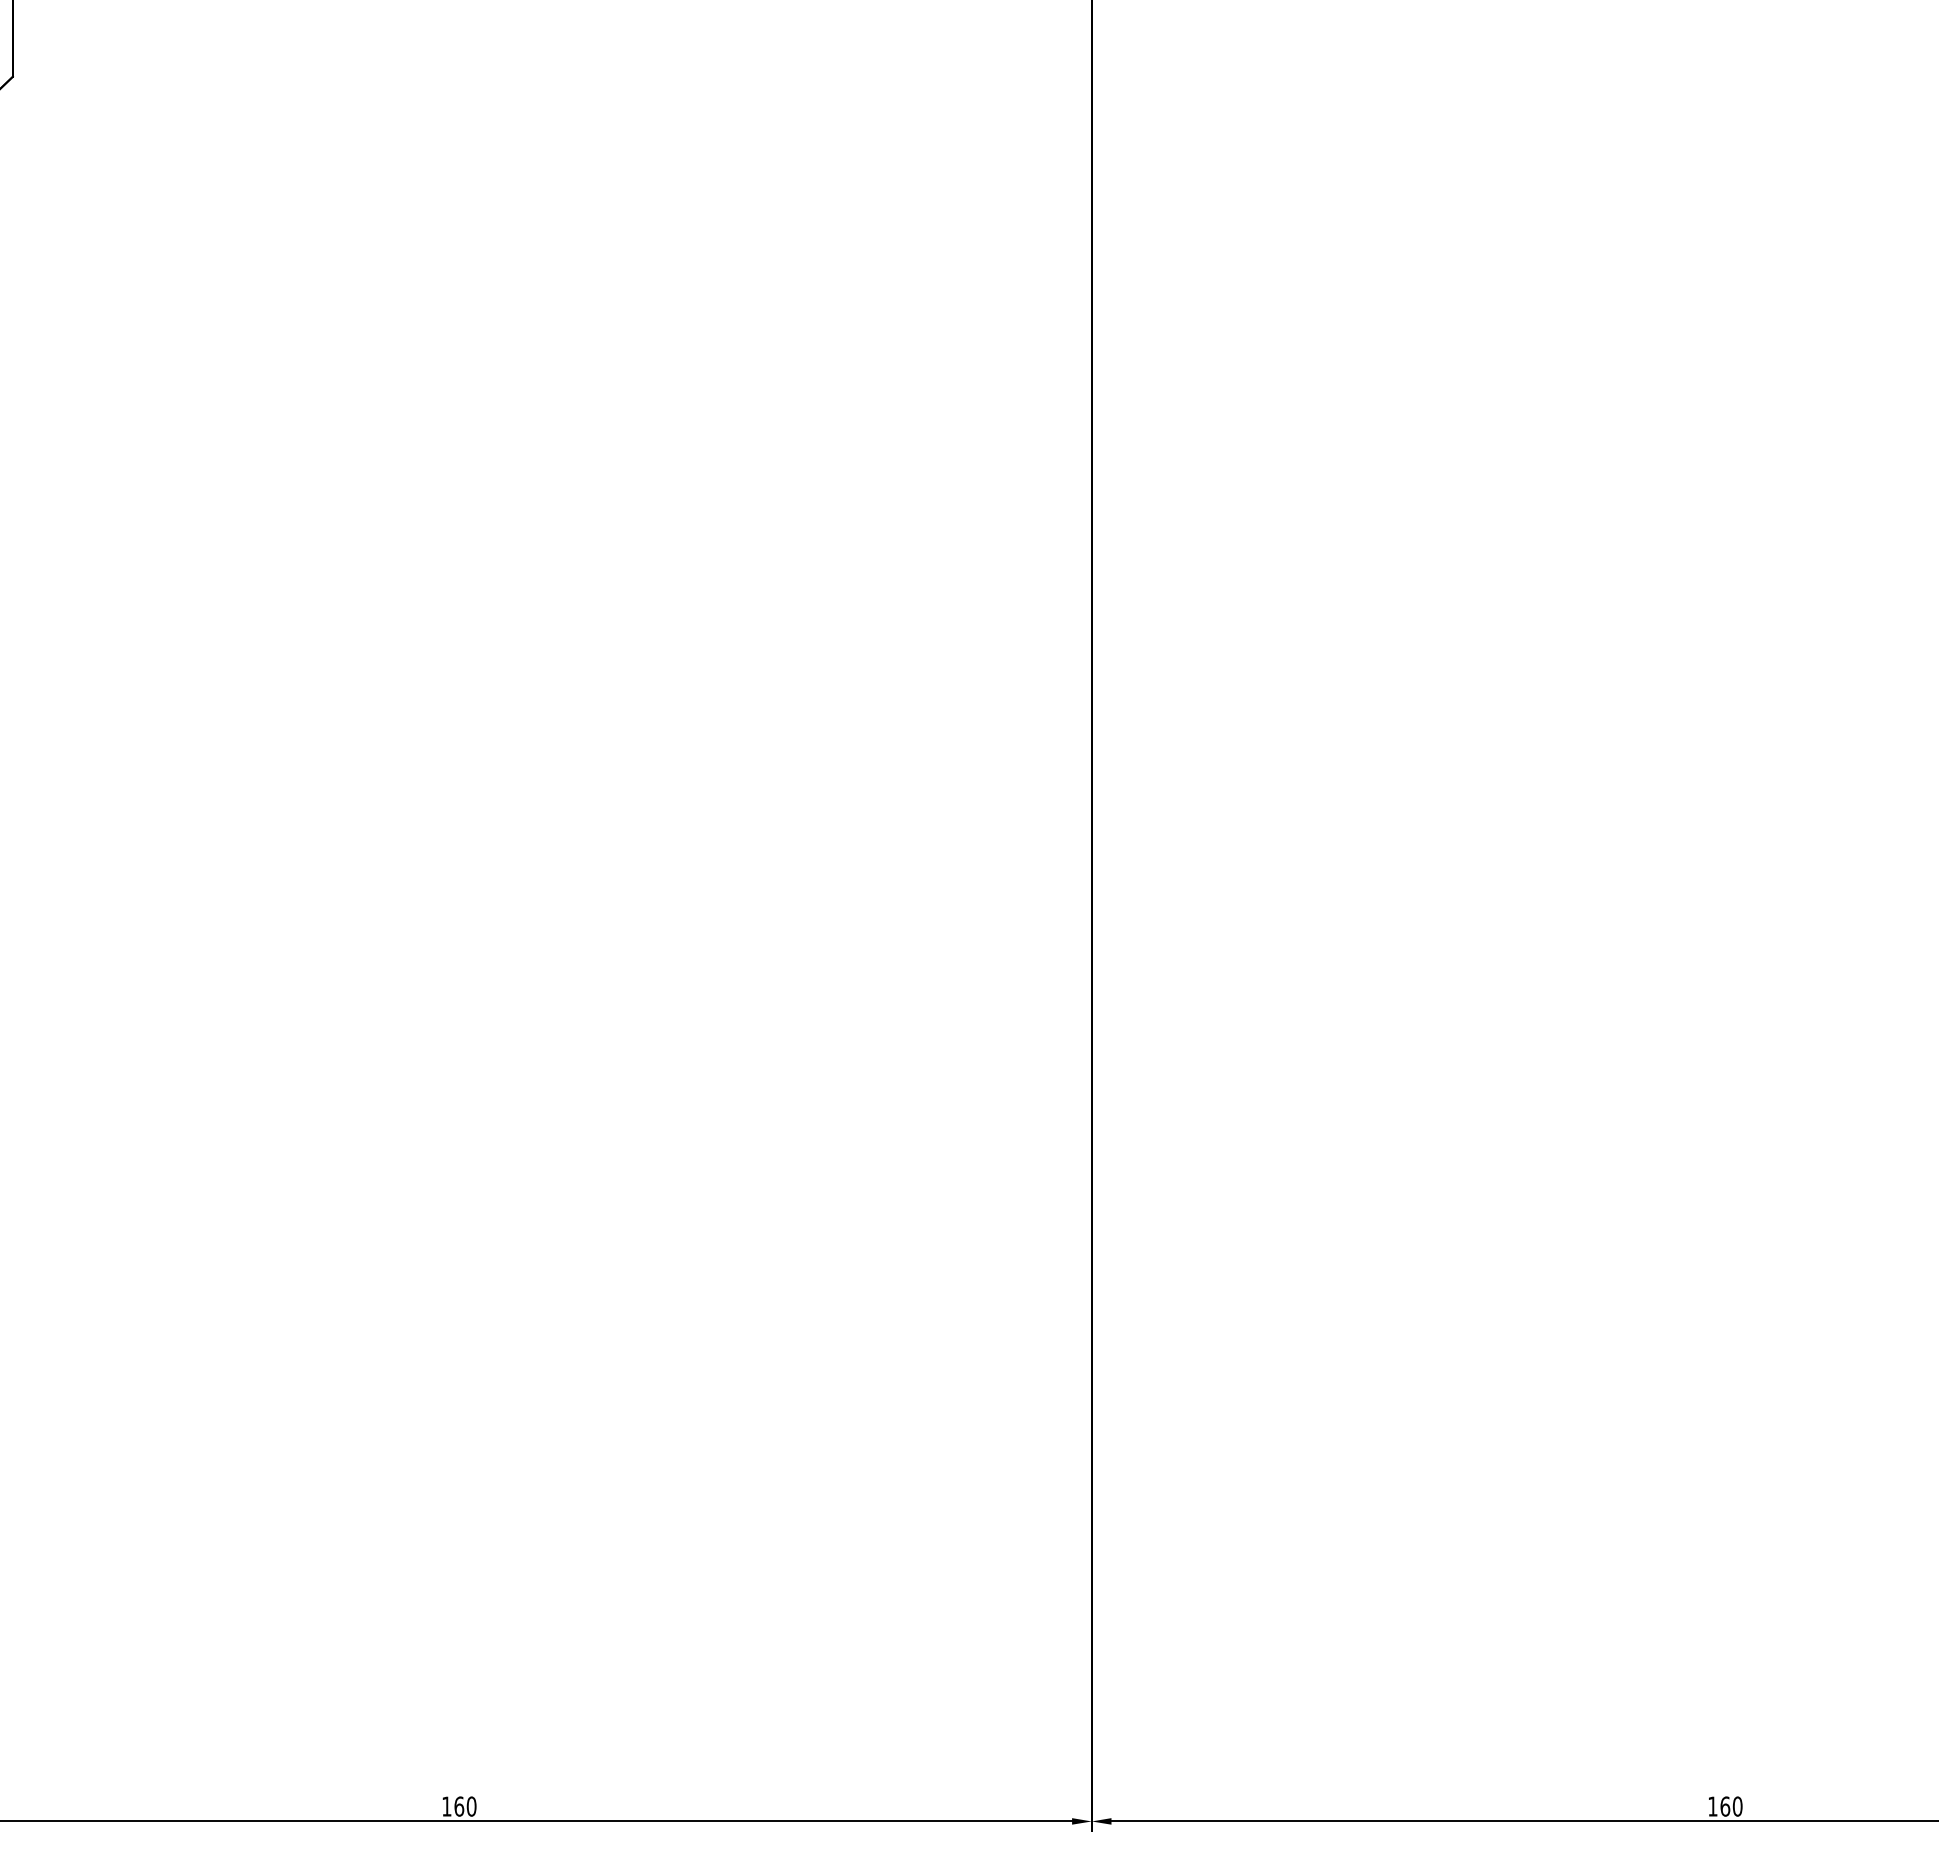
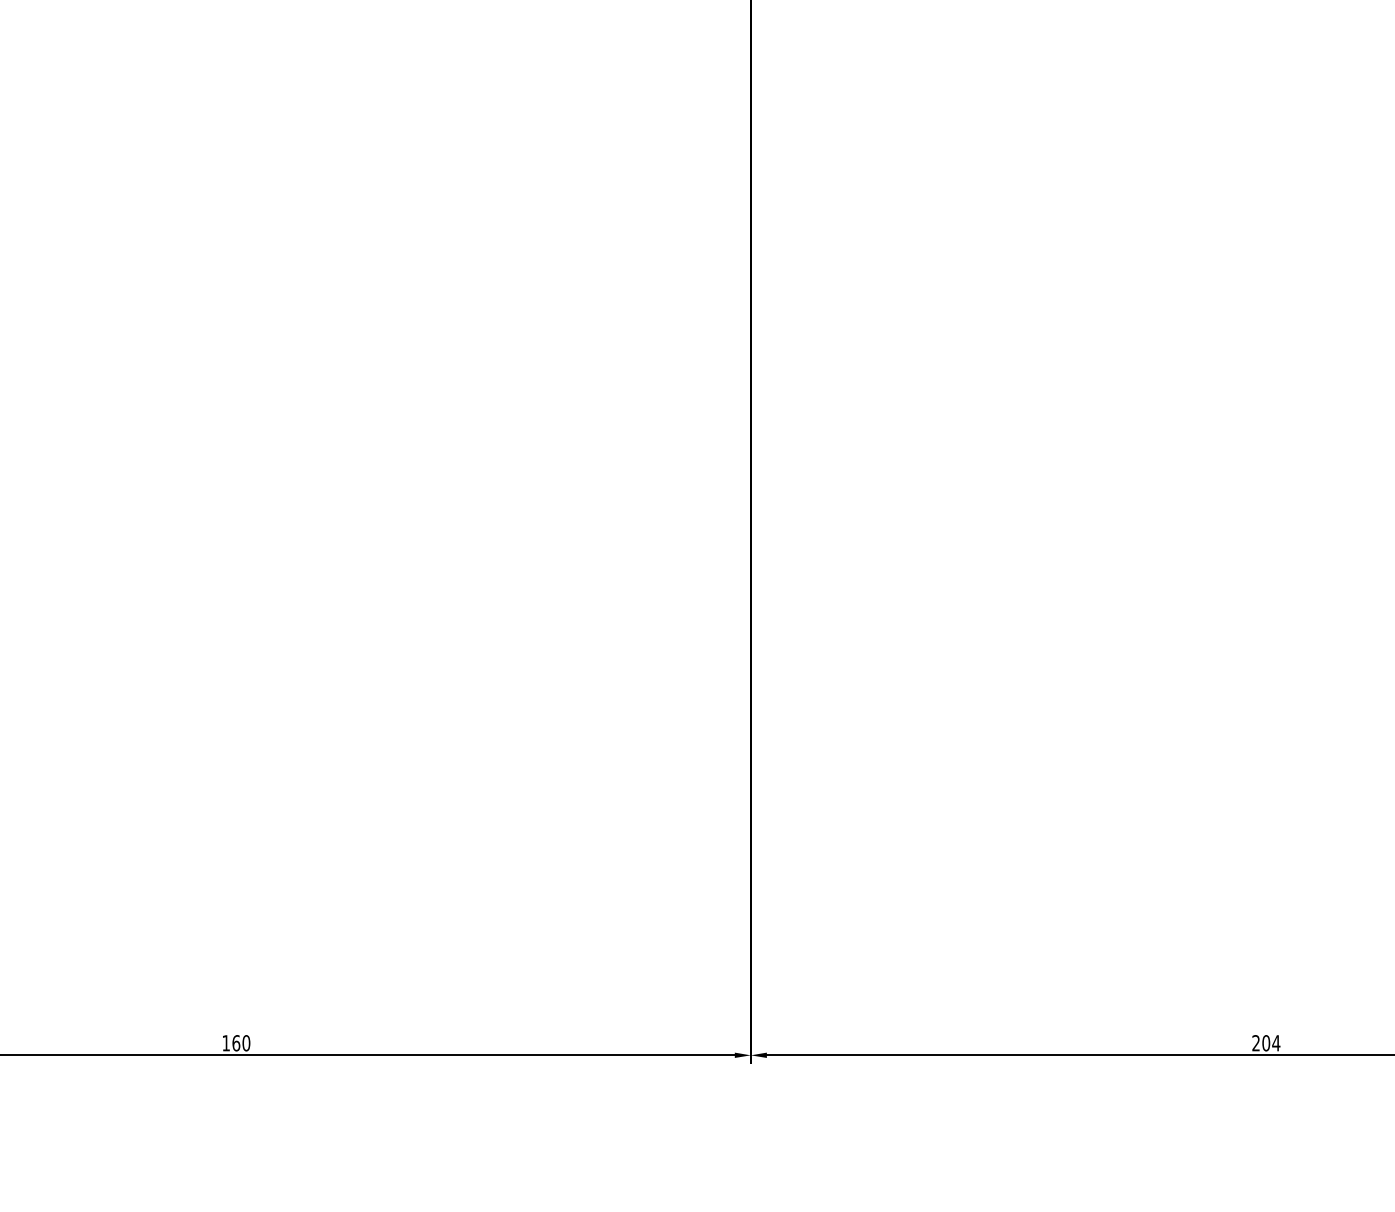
text: (1725, 1806) -> (1266, 1043), 160 -> 204

